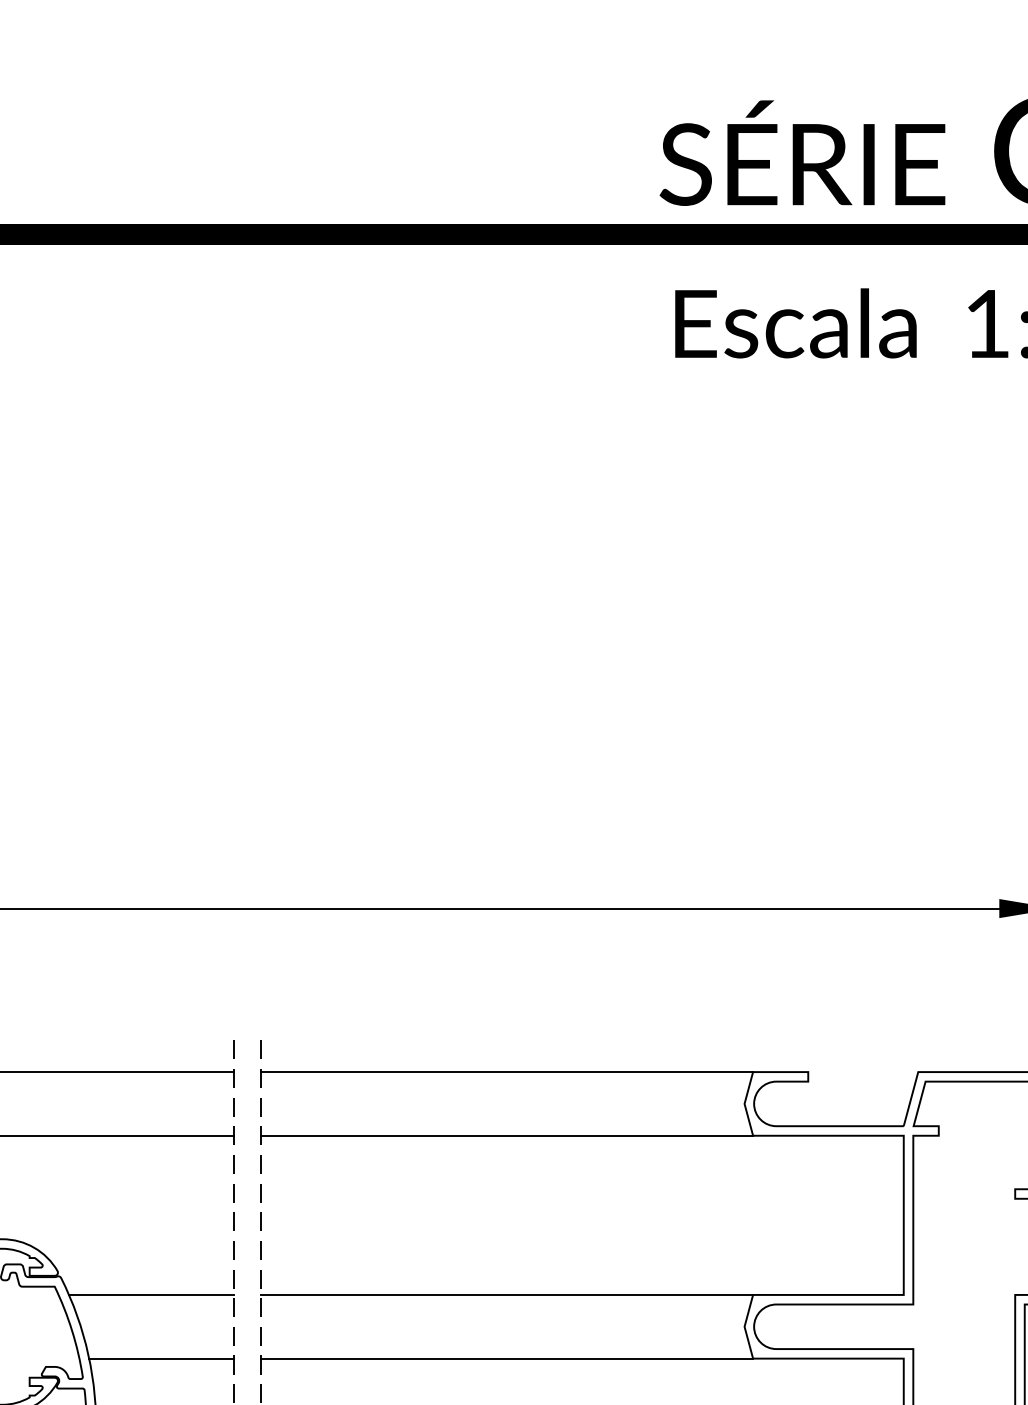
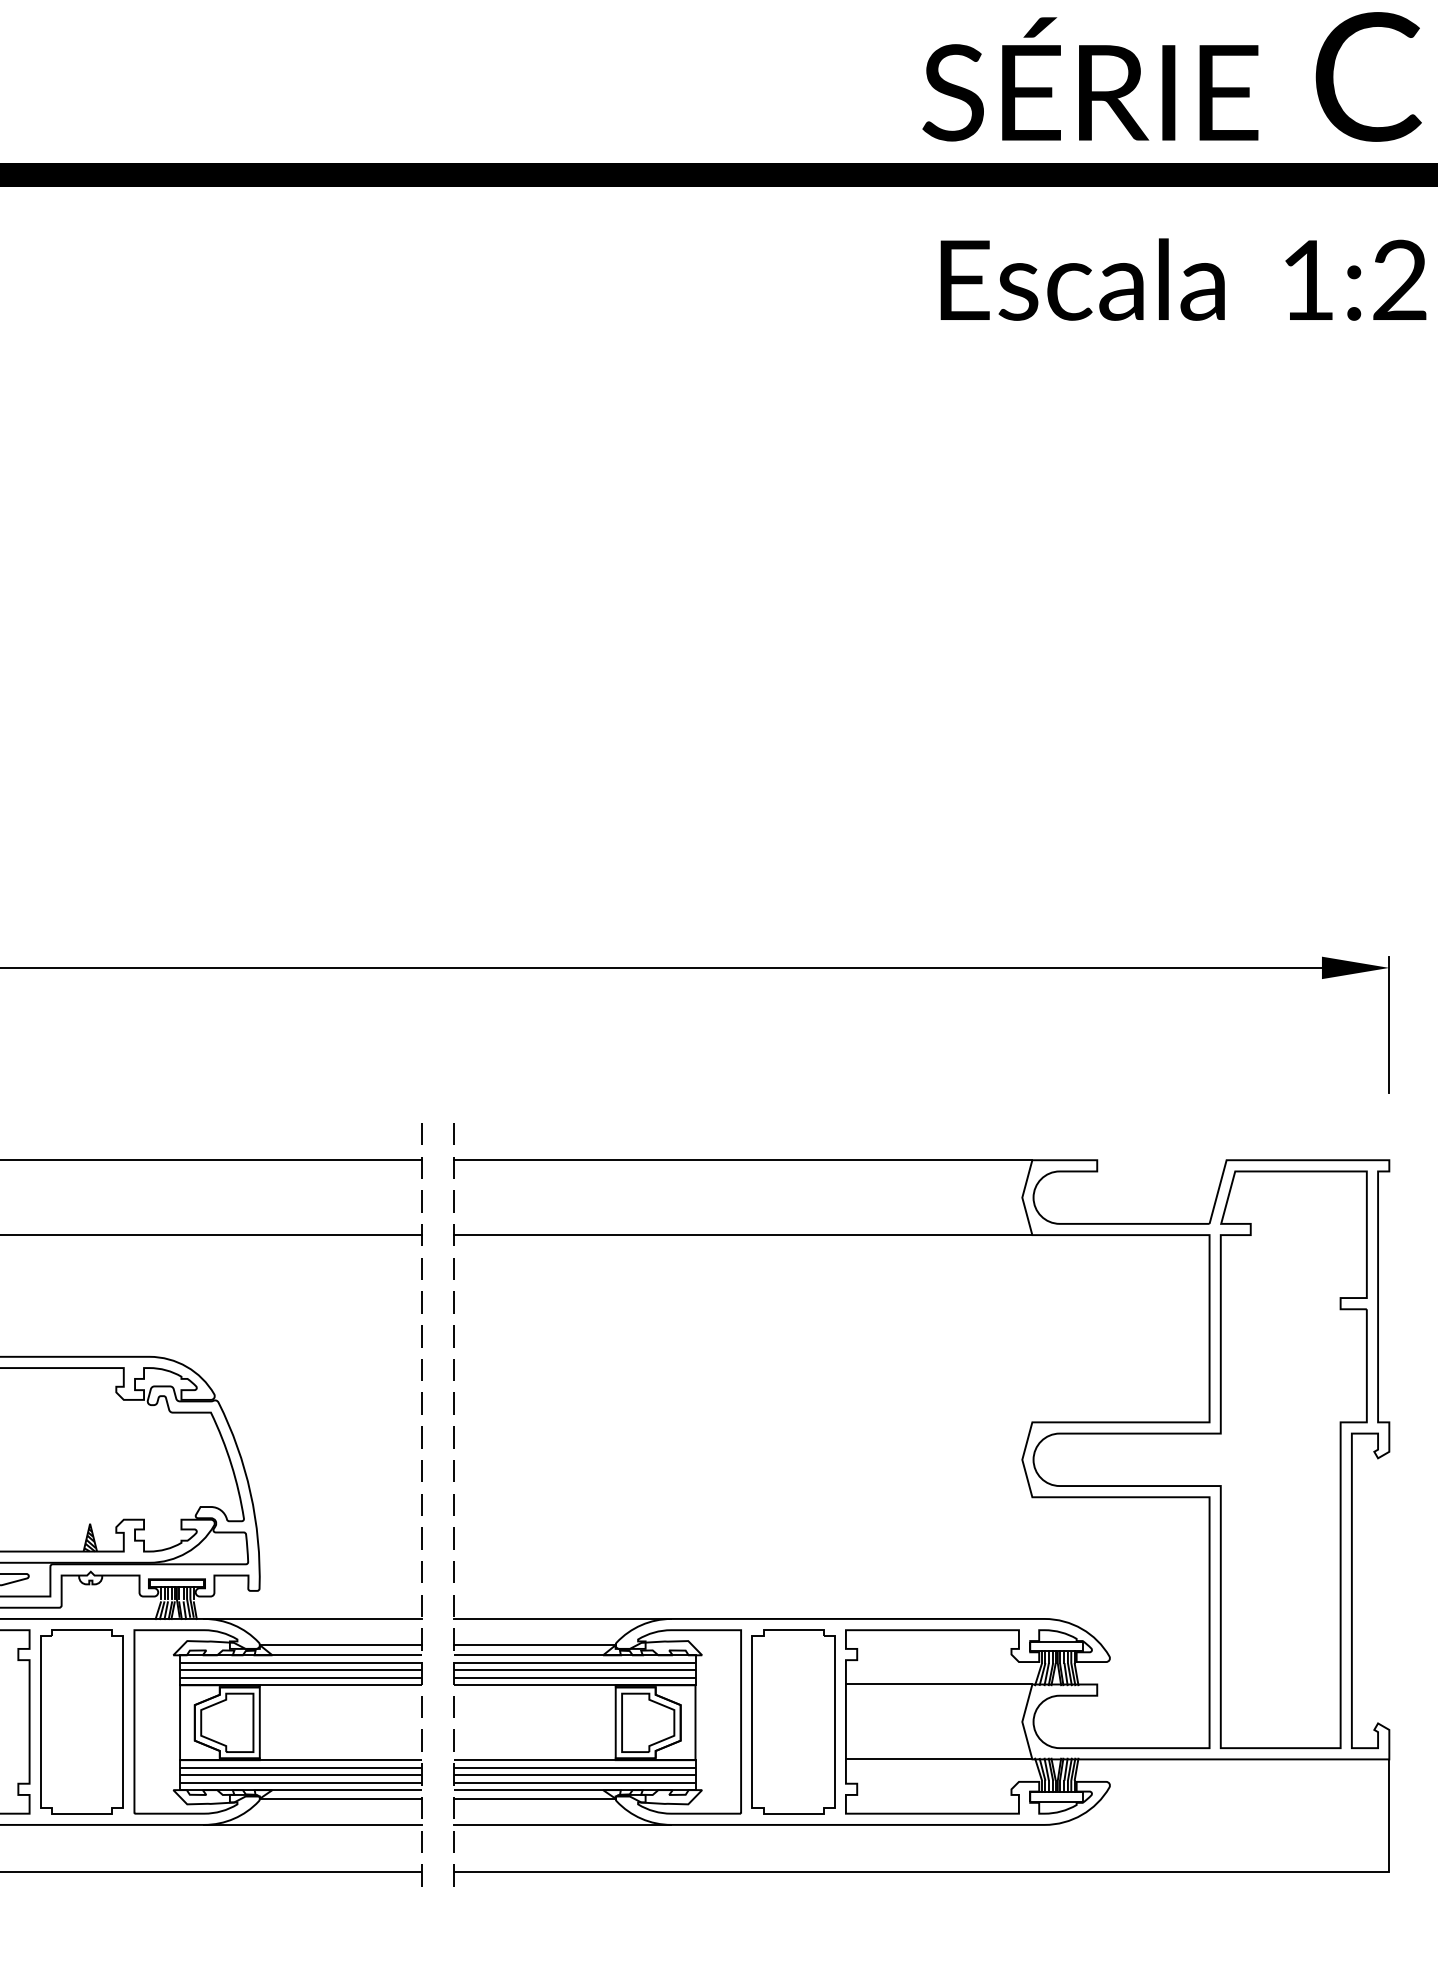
line: (151, 1295) -> (324, 1422), removed
line: (506, 1295) -> (742, 1422), removed
line: (161, 1358) -> (336, 1497), removed
line: (506, 1358) -> (742, 1497), removed

